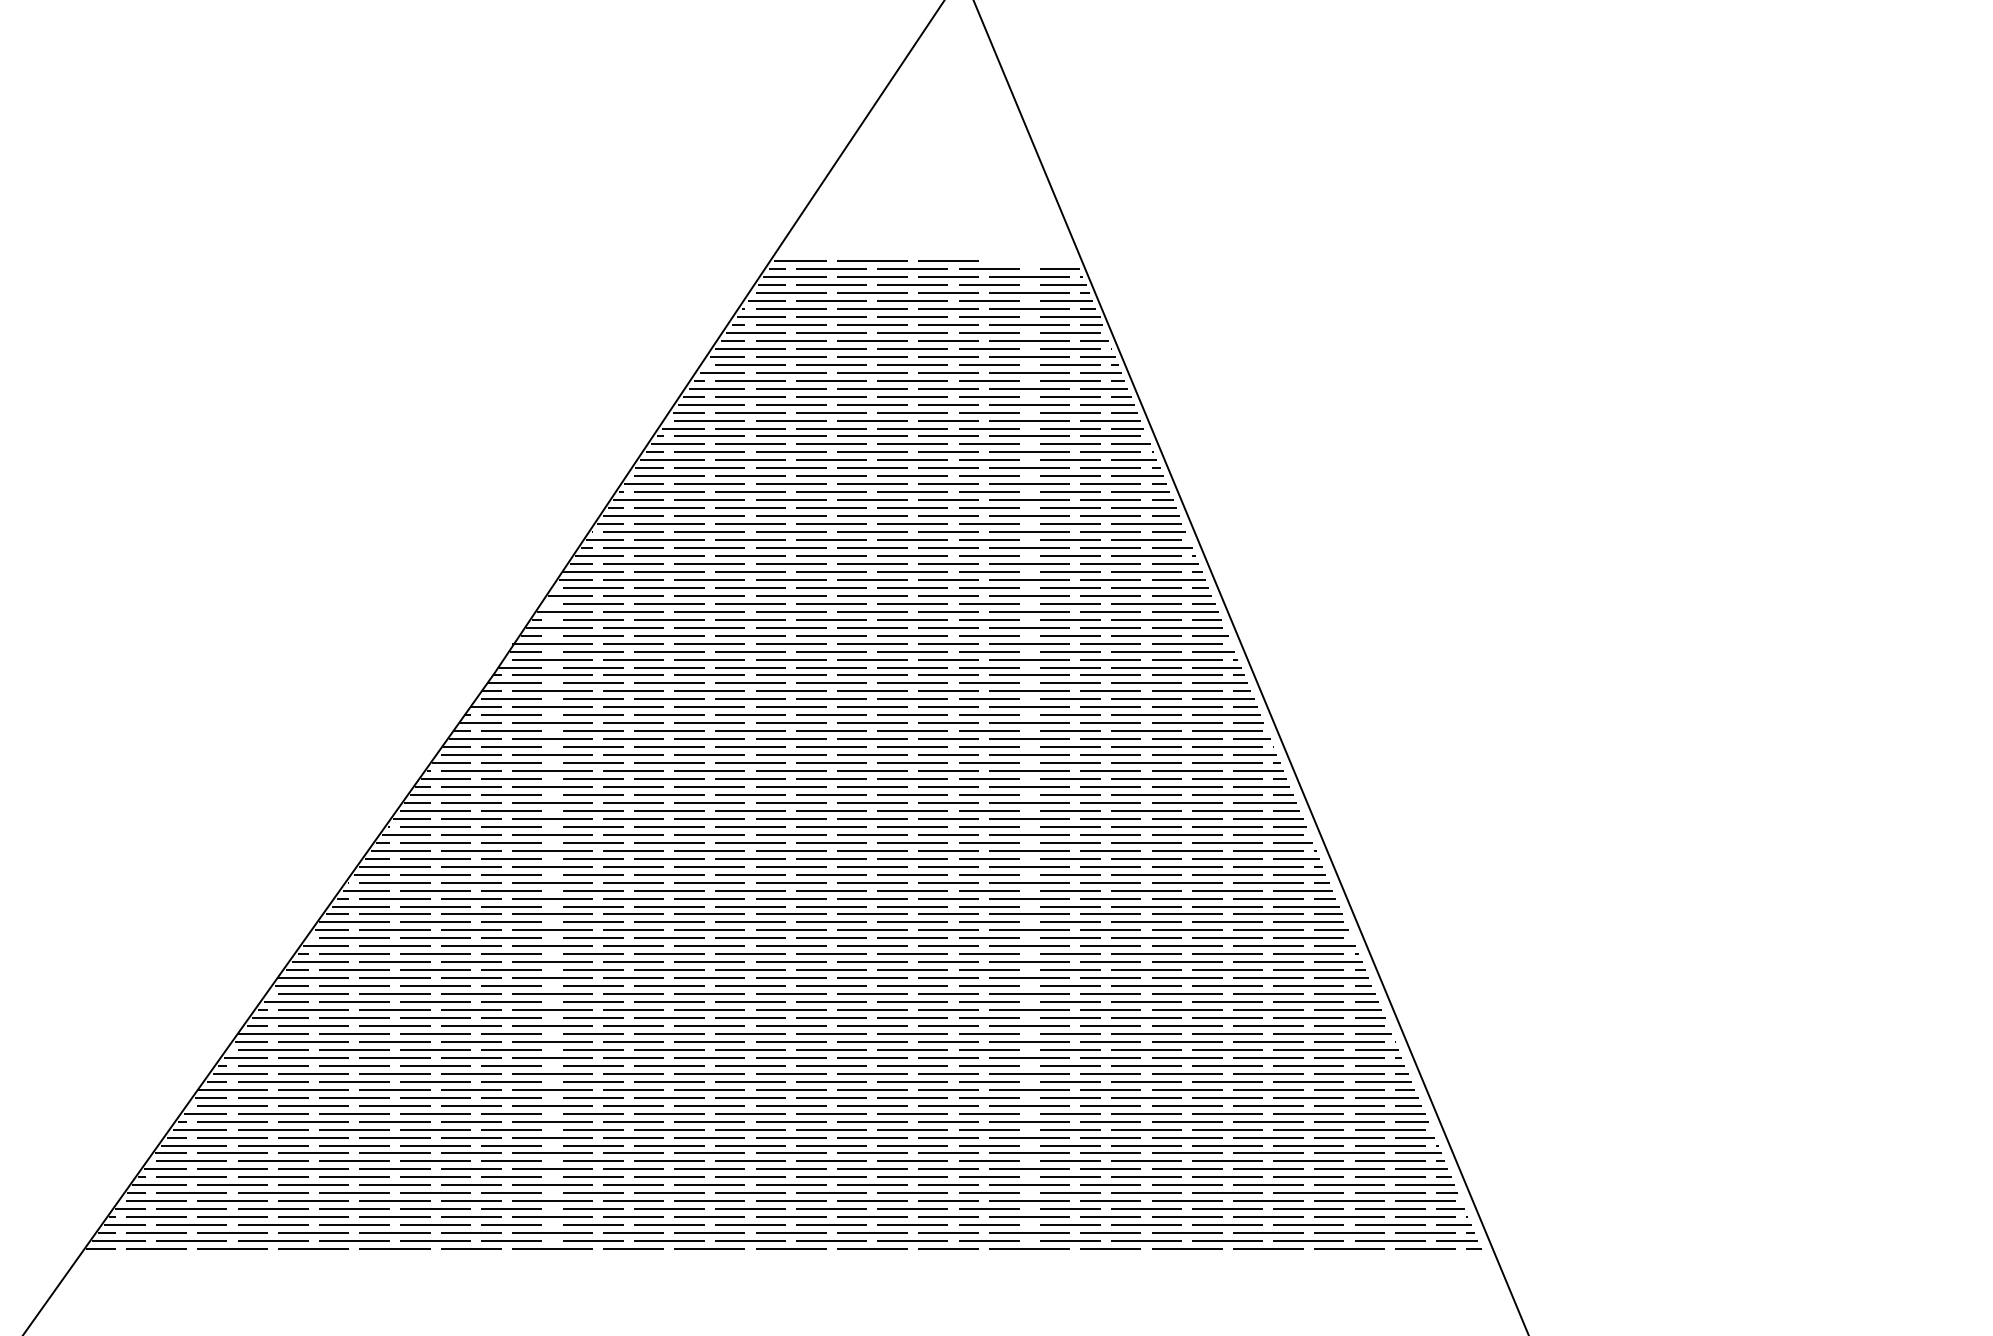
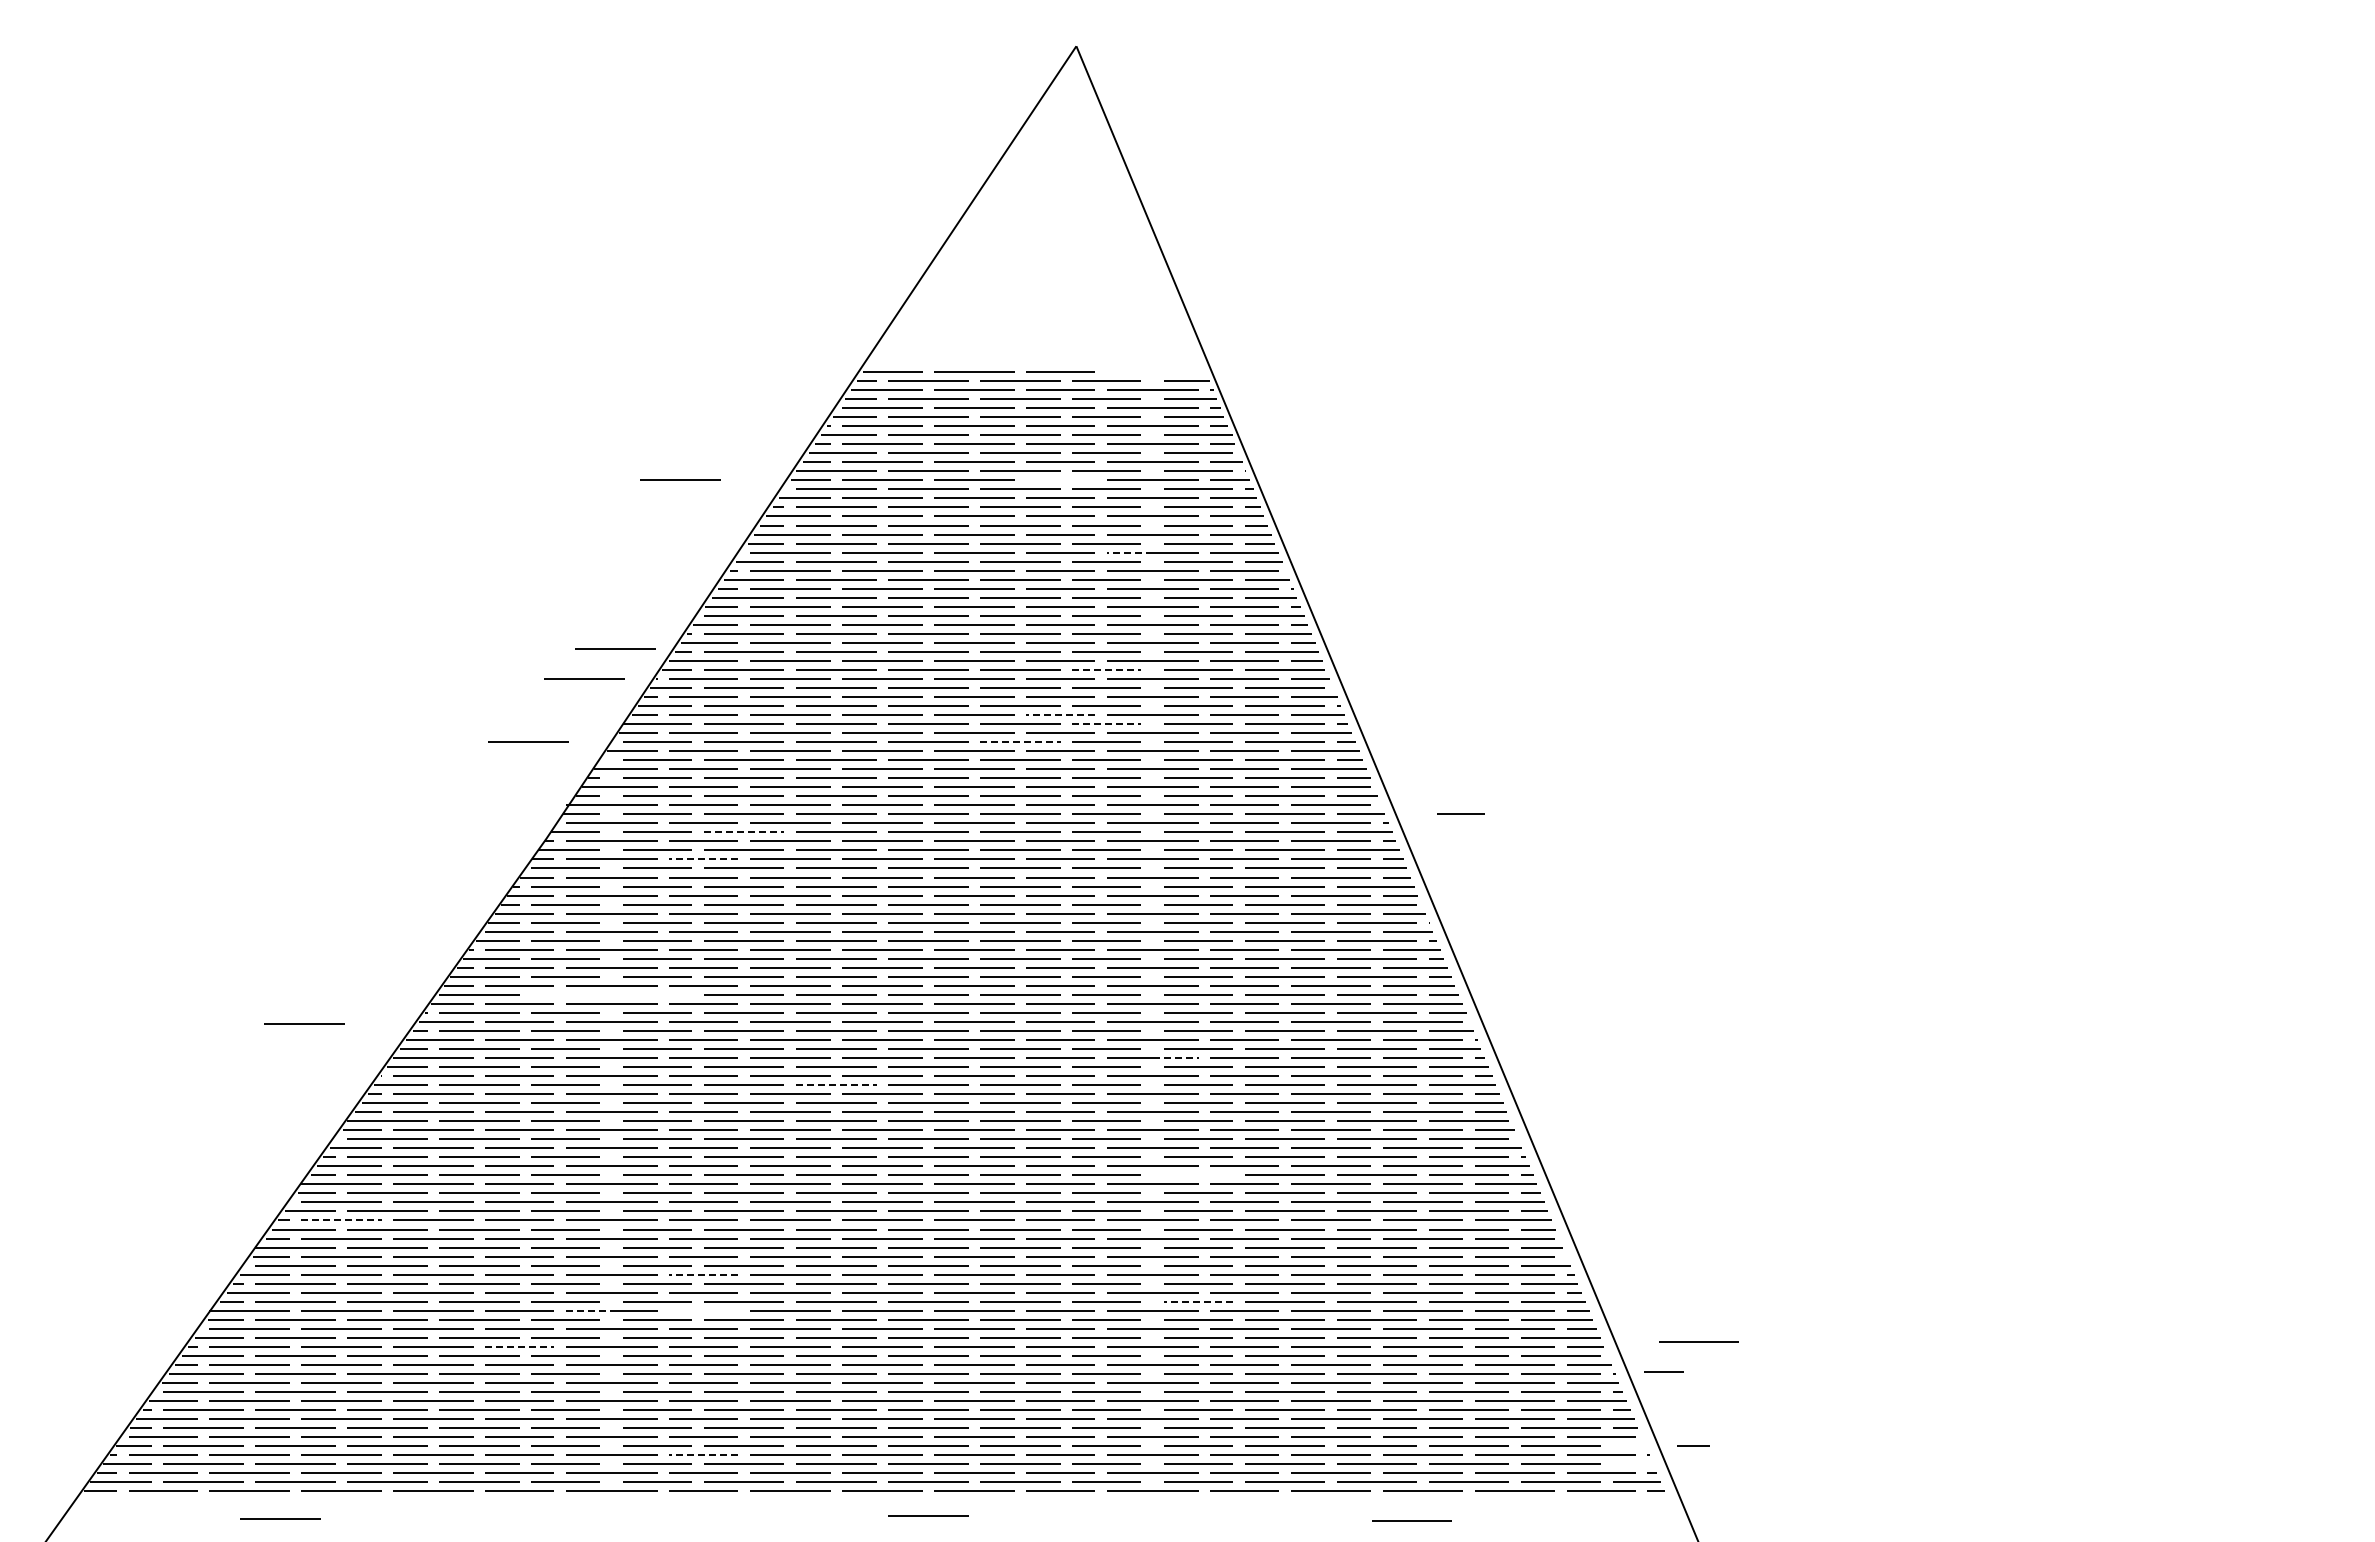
line: (612, 356) -> (680, 479), added
line: (948, 356) -> (1060, 479), removed
line: (1009, 420) -> (1129, 552), solid -> dashed
line: (555, 505) -> (615, 648), added
line: (988, 523) -> (1106, 669), solid -> dashed
line: (528, 531) -> (584, 678), added
line: (948, 564) -> (1060, 715), solid -> dashed
line: (988, 572) -> (1106, 724), solid -> dashed
line: (478, 587) -> (528, 741), added
line: (913, 588) -> (1020, 742), solid -> dashed
line: (1301, 650) -> (1460, 813), added
line: (669, 667) -> (744, 832), solid -> dashed
line: (633, 691) -> (703, 859), solid -> dashed
line: (511, 810) -> (565, 994), removed
line: (592, 810) -> (657, 994), removed
line: (281, 836) -> (304, 1023), added
line: (1050, 866) -> (1176, 1057), solid -> dashed
line: (750, 890) -> (836, 1085), solid -> dashed
line: (1070, 969) -> (1198, 1174), removed
line: (314, 1010) -> (342, 1220), solid -> dashed
line: (633, 1057) -> (703, 1274), solid -> dashed
line: (1070, 1081) -> (1198, 1301), solid -> dashed
line: (531, 1089) -> (588, 1310), solid -> dashed
line: (633, 1089) -> (703, 1310), removed
line: (1511, 1116) -> (1698, 1341), added
line: (470, 1121) -> (519, 1346), solid -> dashed
line: (1450, 1208) -> (1693, 1445), moved
line: (633, 1217) -> (703, 1455), solid -> dashed
line: (1453, 1224) -> (1663, 1371), moved
line: (831, 1270) -> (928, 1515), added
line: (259, 1273) -> (280, 1518), added
line: (1258, 1274) -> (1411, 1520), added

